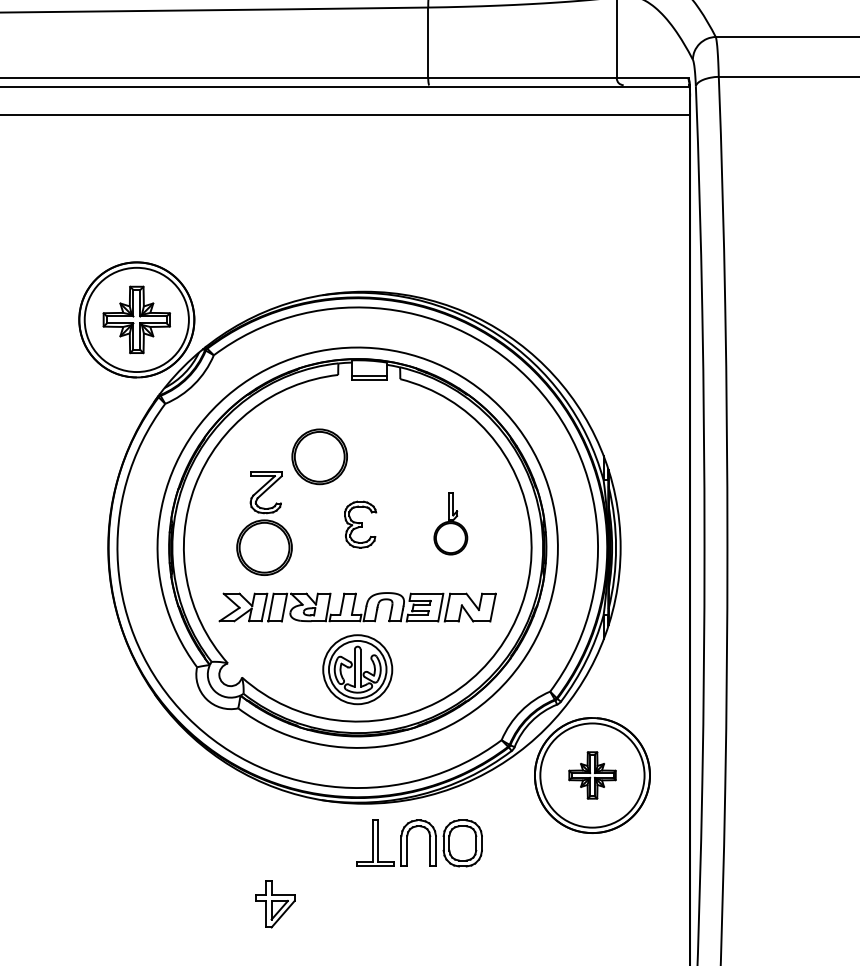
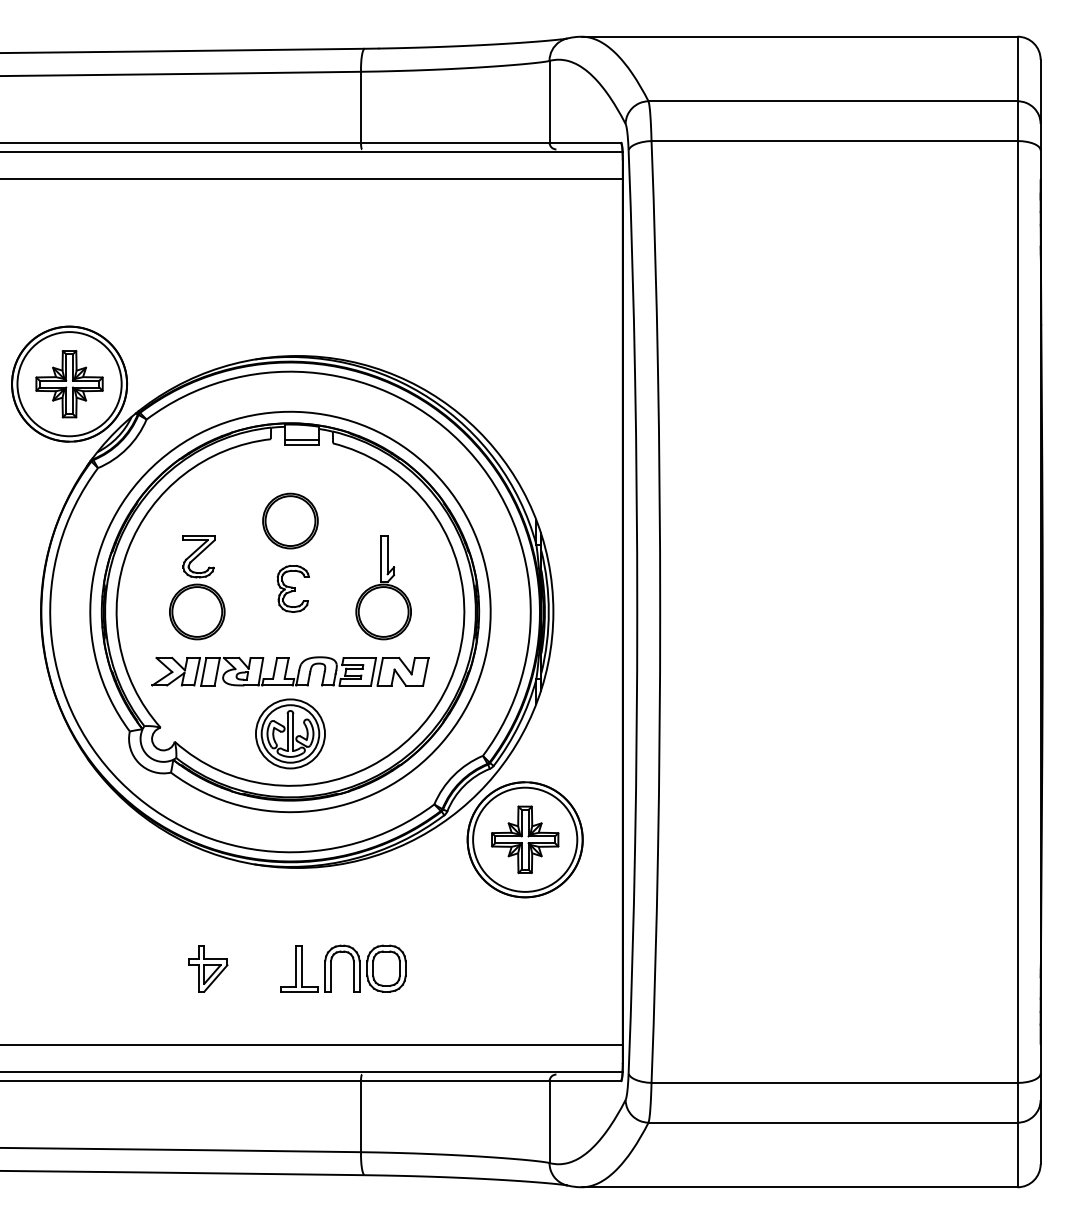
part: (319, 456) -> (290, 520), moved
part: (450, 523) -> (383, 587), size x1.67
part: (592, 775) -> (525, 839), size x1.43
part: (429, 843) -> (353, 968), moved

